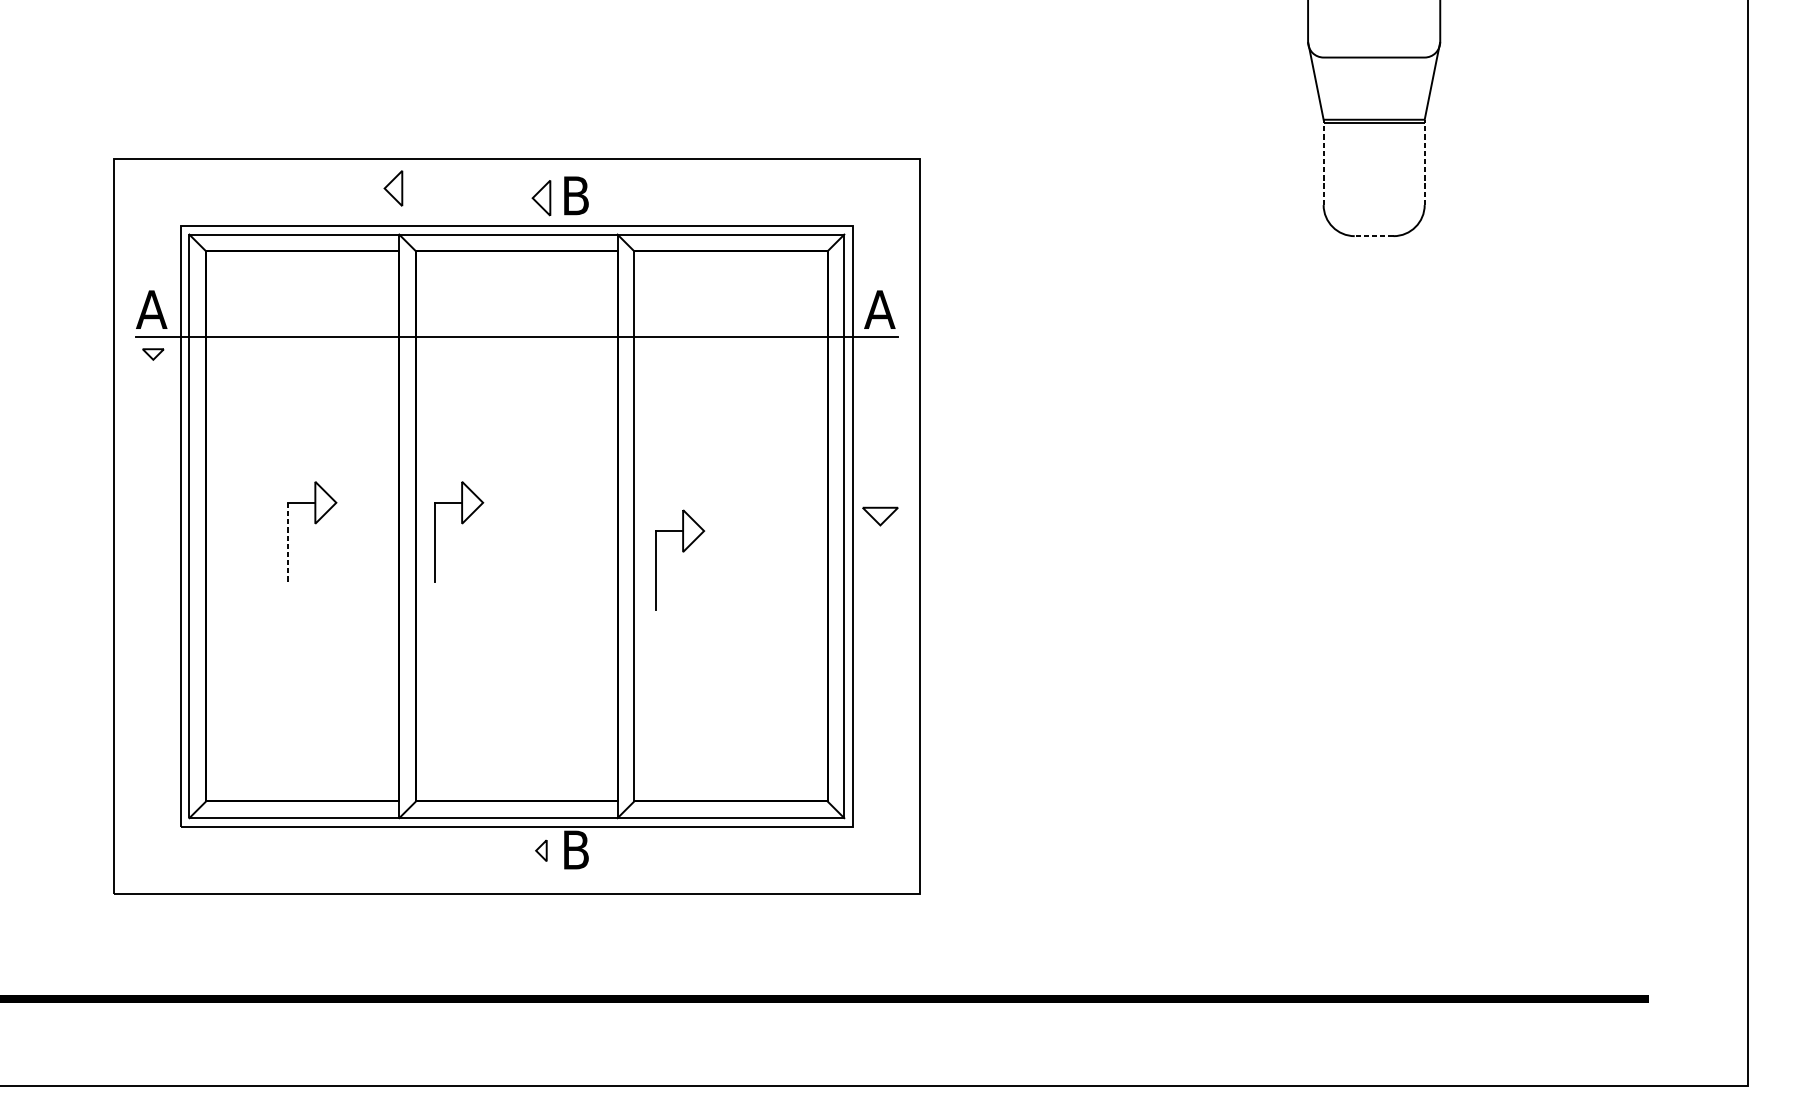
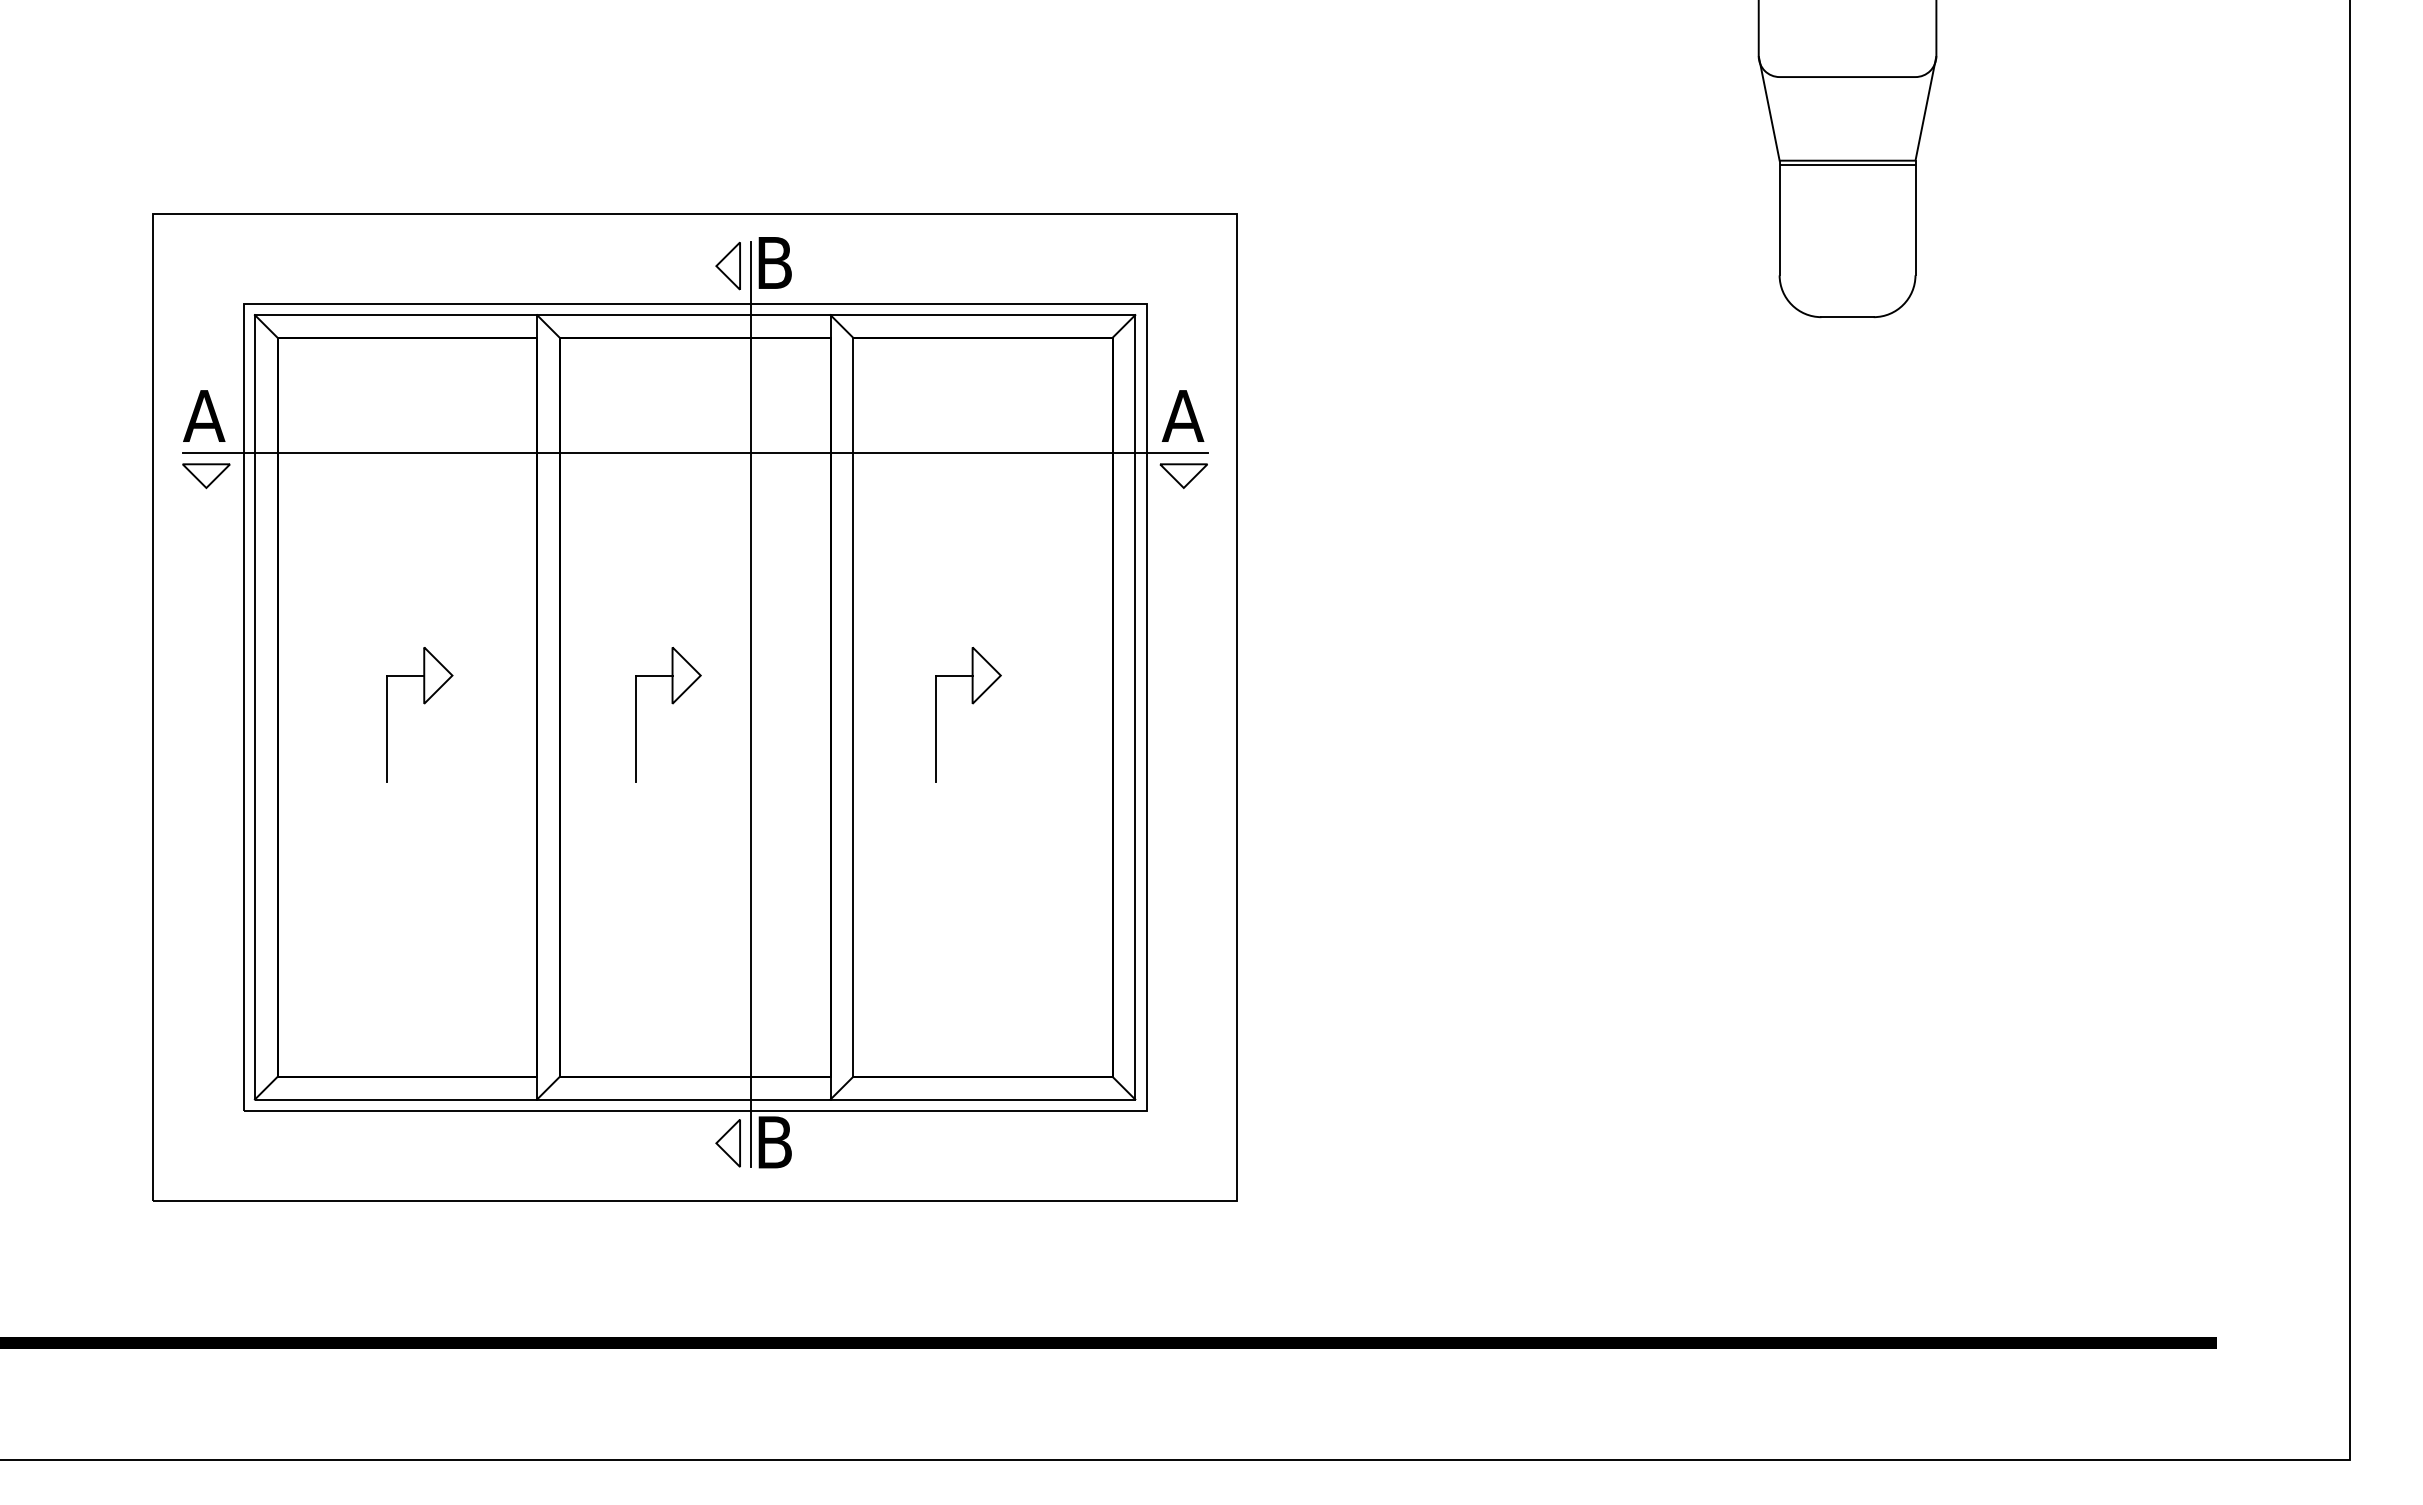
line: (1323, 162) -> (1779, 217), dashed -> solid
line: (1424, 162) -> (1915, 217), dashed -> solid
part: (392, 188) -> (528, 252), removed
line: (1374, 236) -> (1847, 317), dashed -> solid
part: (153, 354) -> (206, 476), size x1.67
part: (880, 516) -> (1183, 475), moved
part: (462, 524) -> (672, 704), moved
line: (558, 524) -> (751, 704), added
line: (288, 542) -> (387, 729), dashed -> solid
part: (683, 552) -> (972, 704), moved
part: (540, 850) -> (727, 1143), size x1.67

